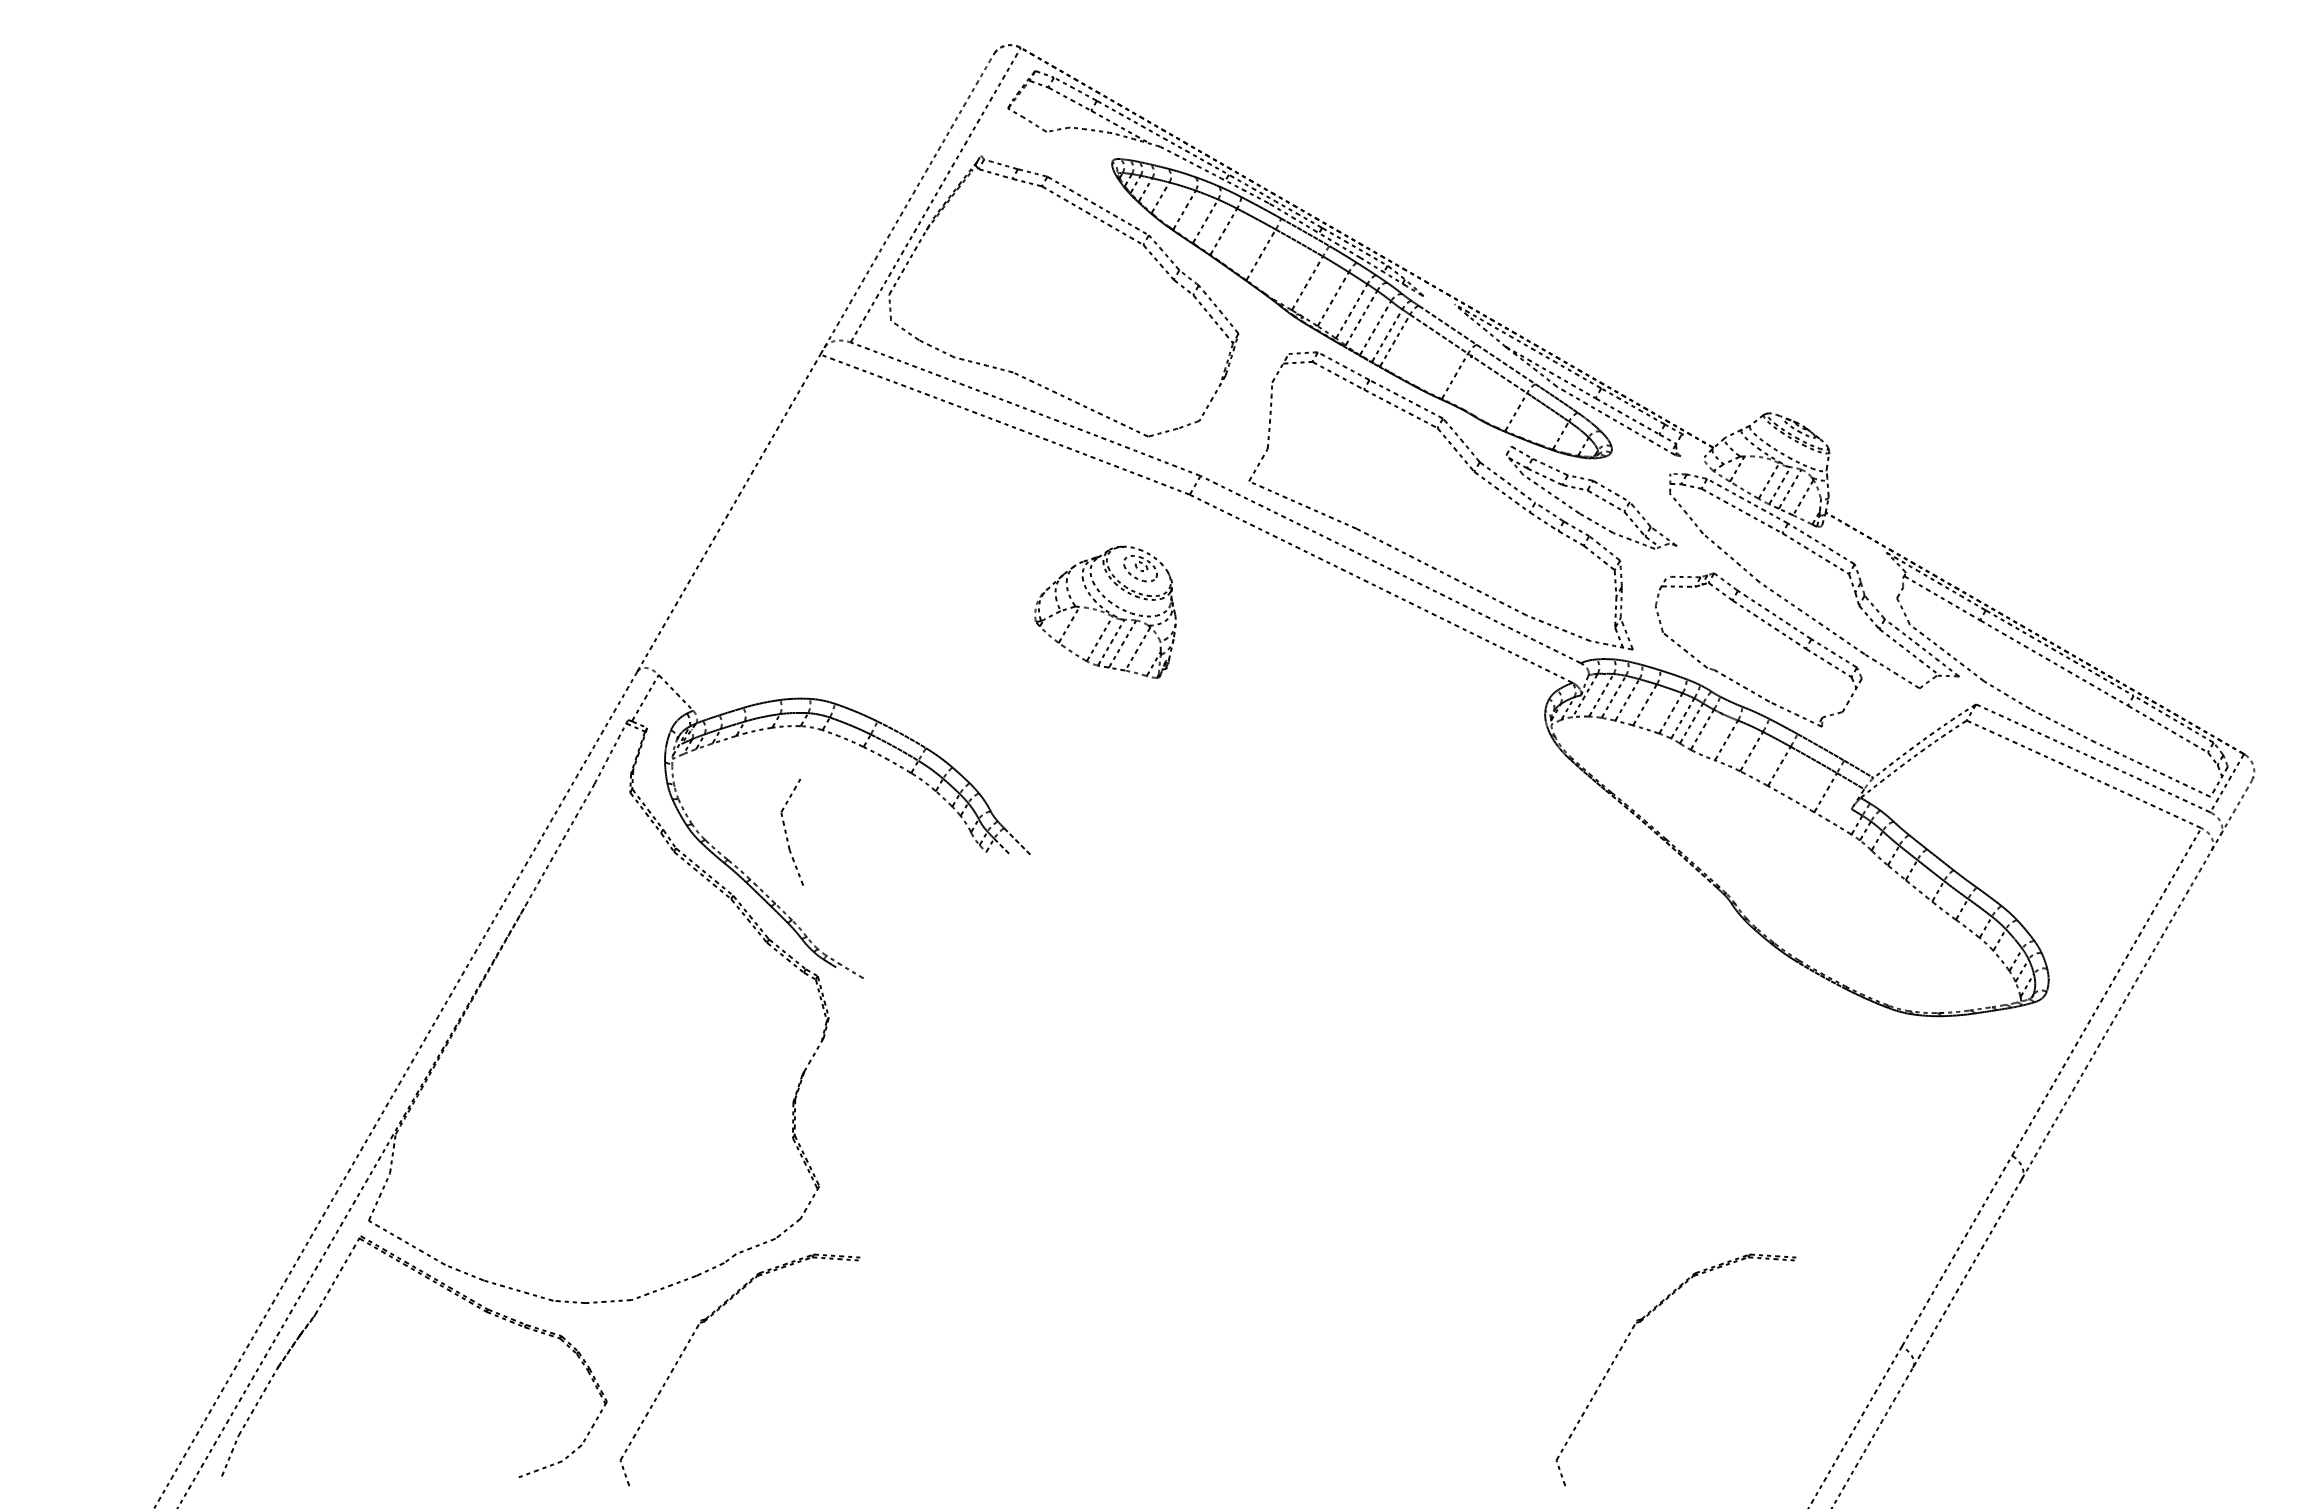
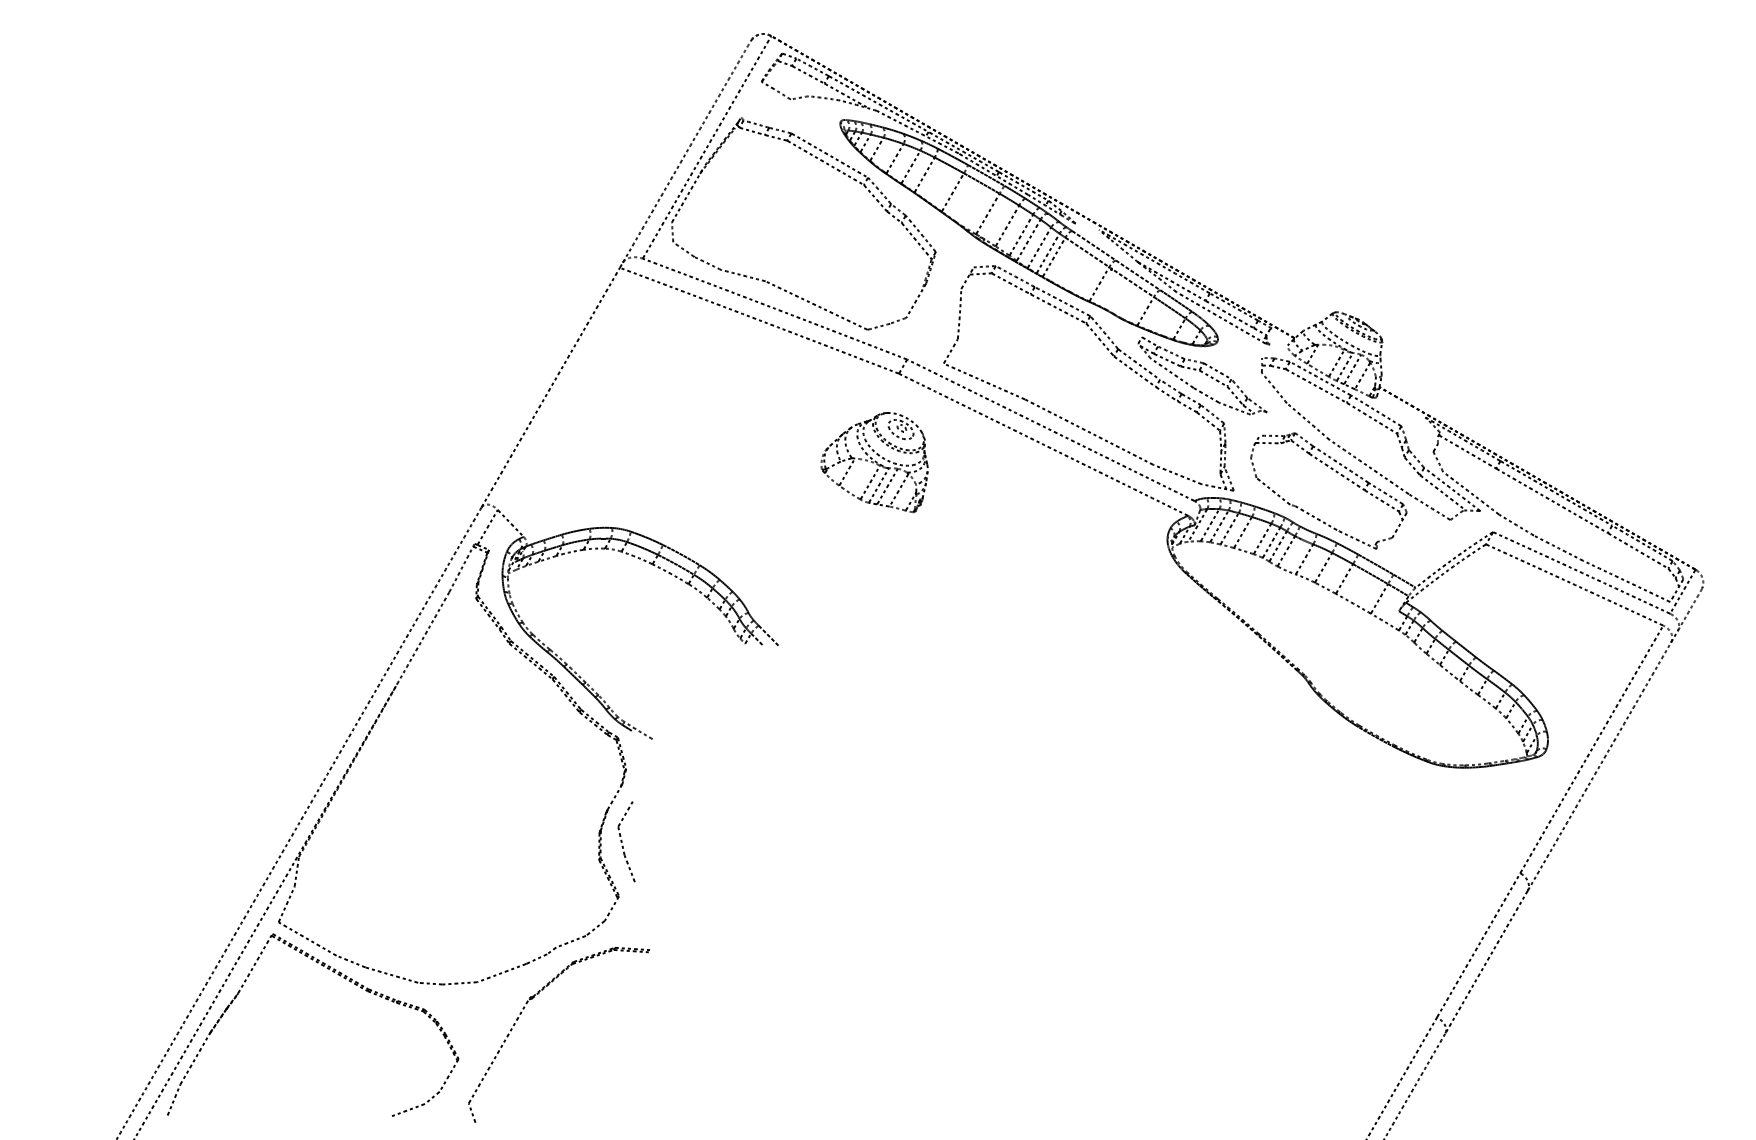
part: (1105, 611) -> (874, 461), moved
part: (791, 831) -> (626, 841), moved
part: (1626, 1341) -> (1228, 1013), removed

